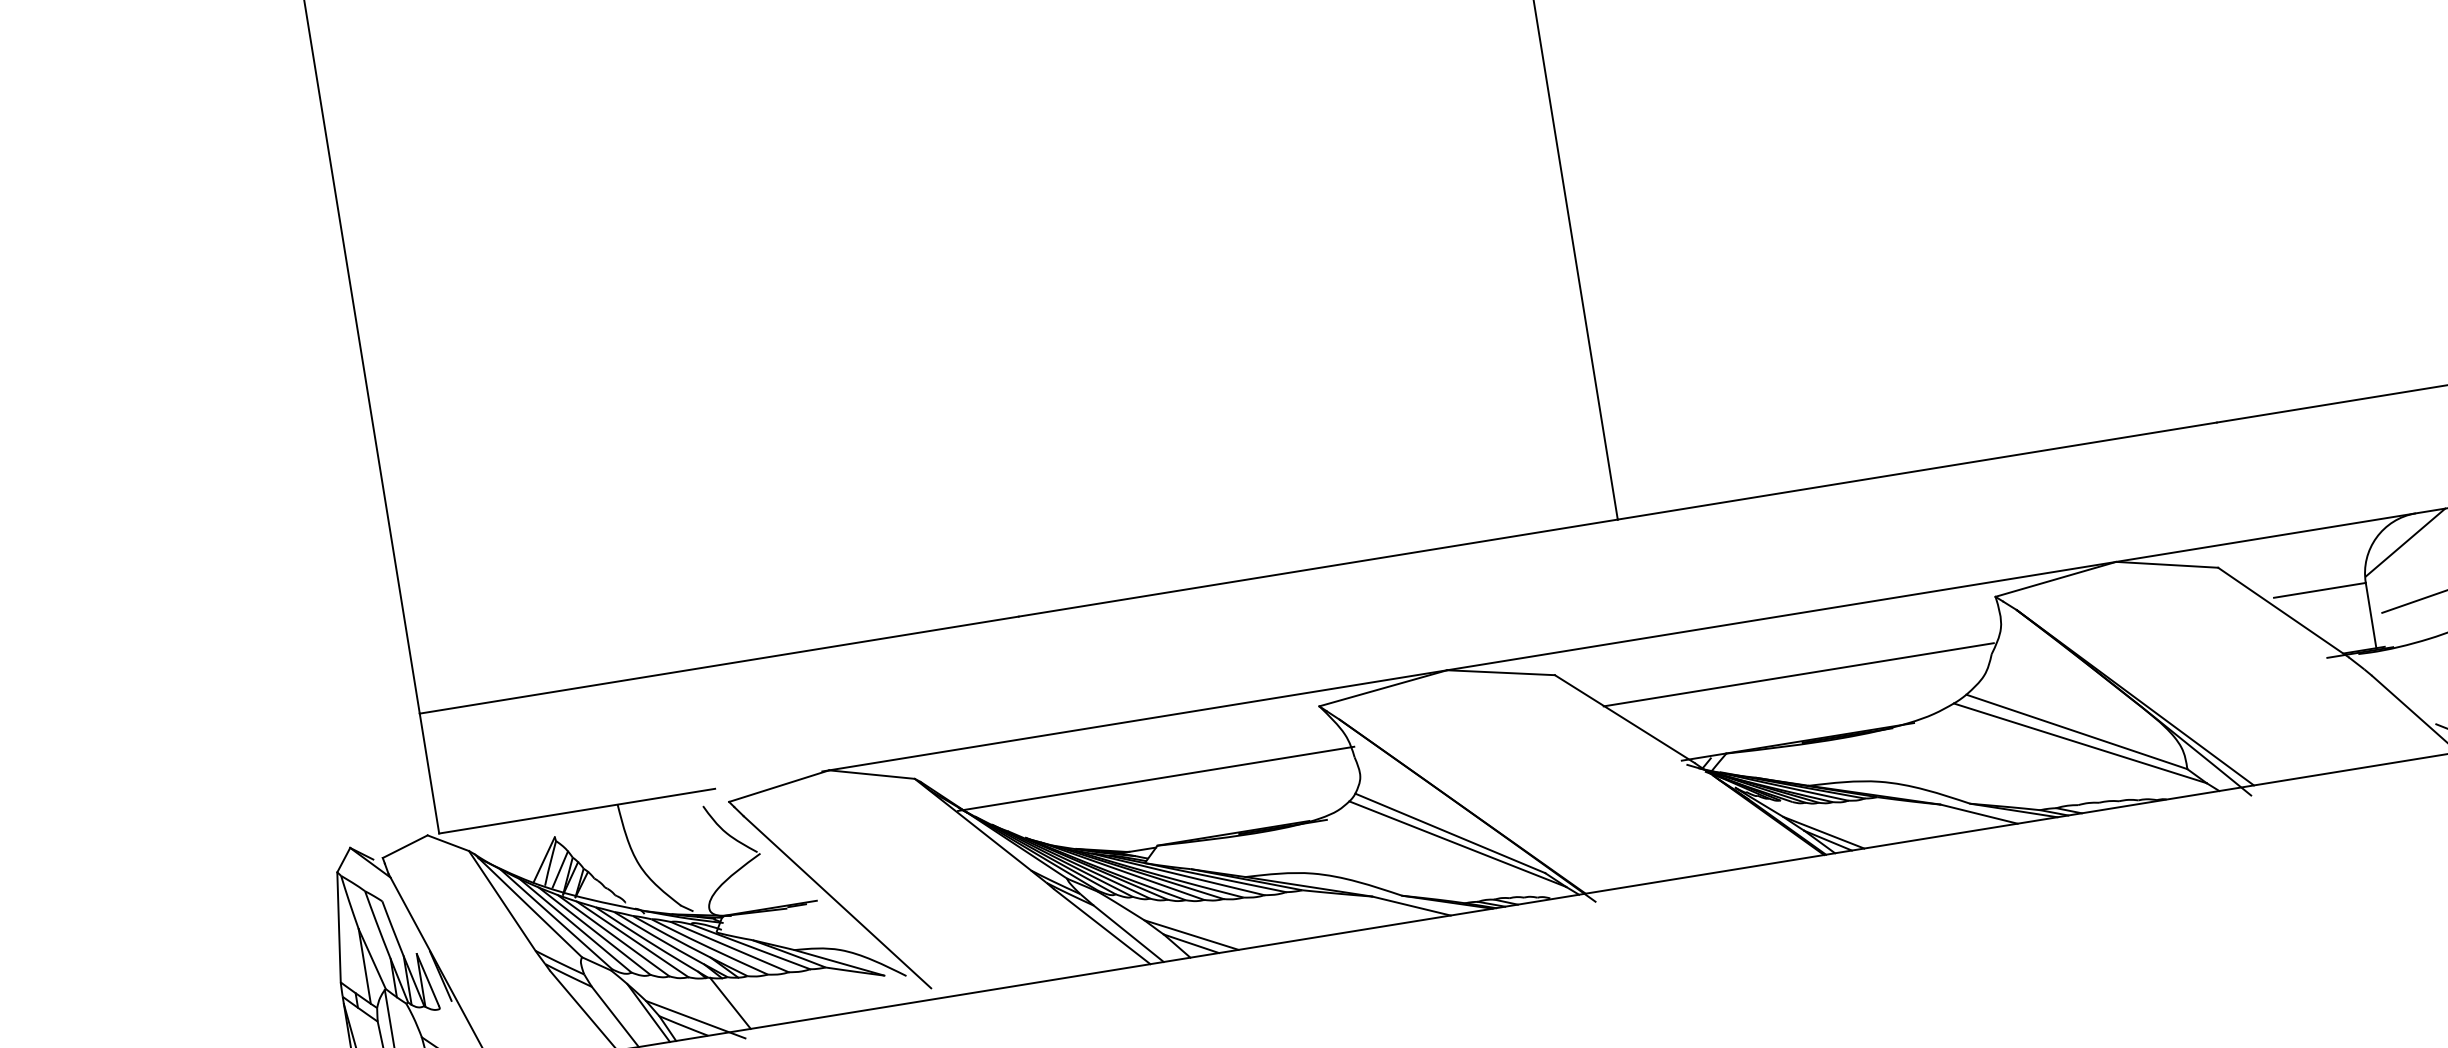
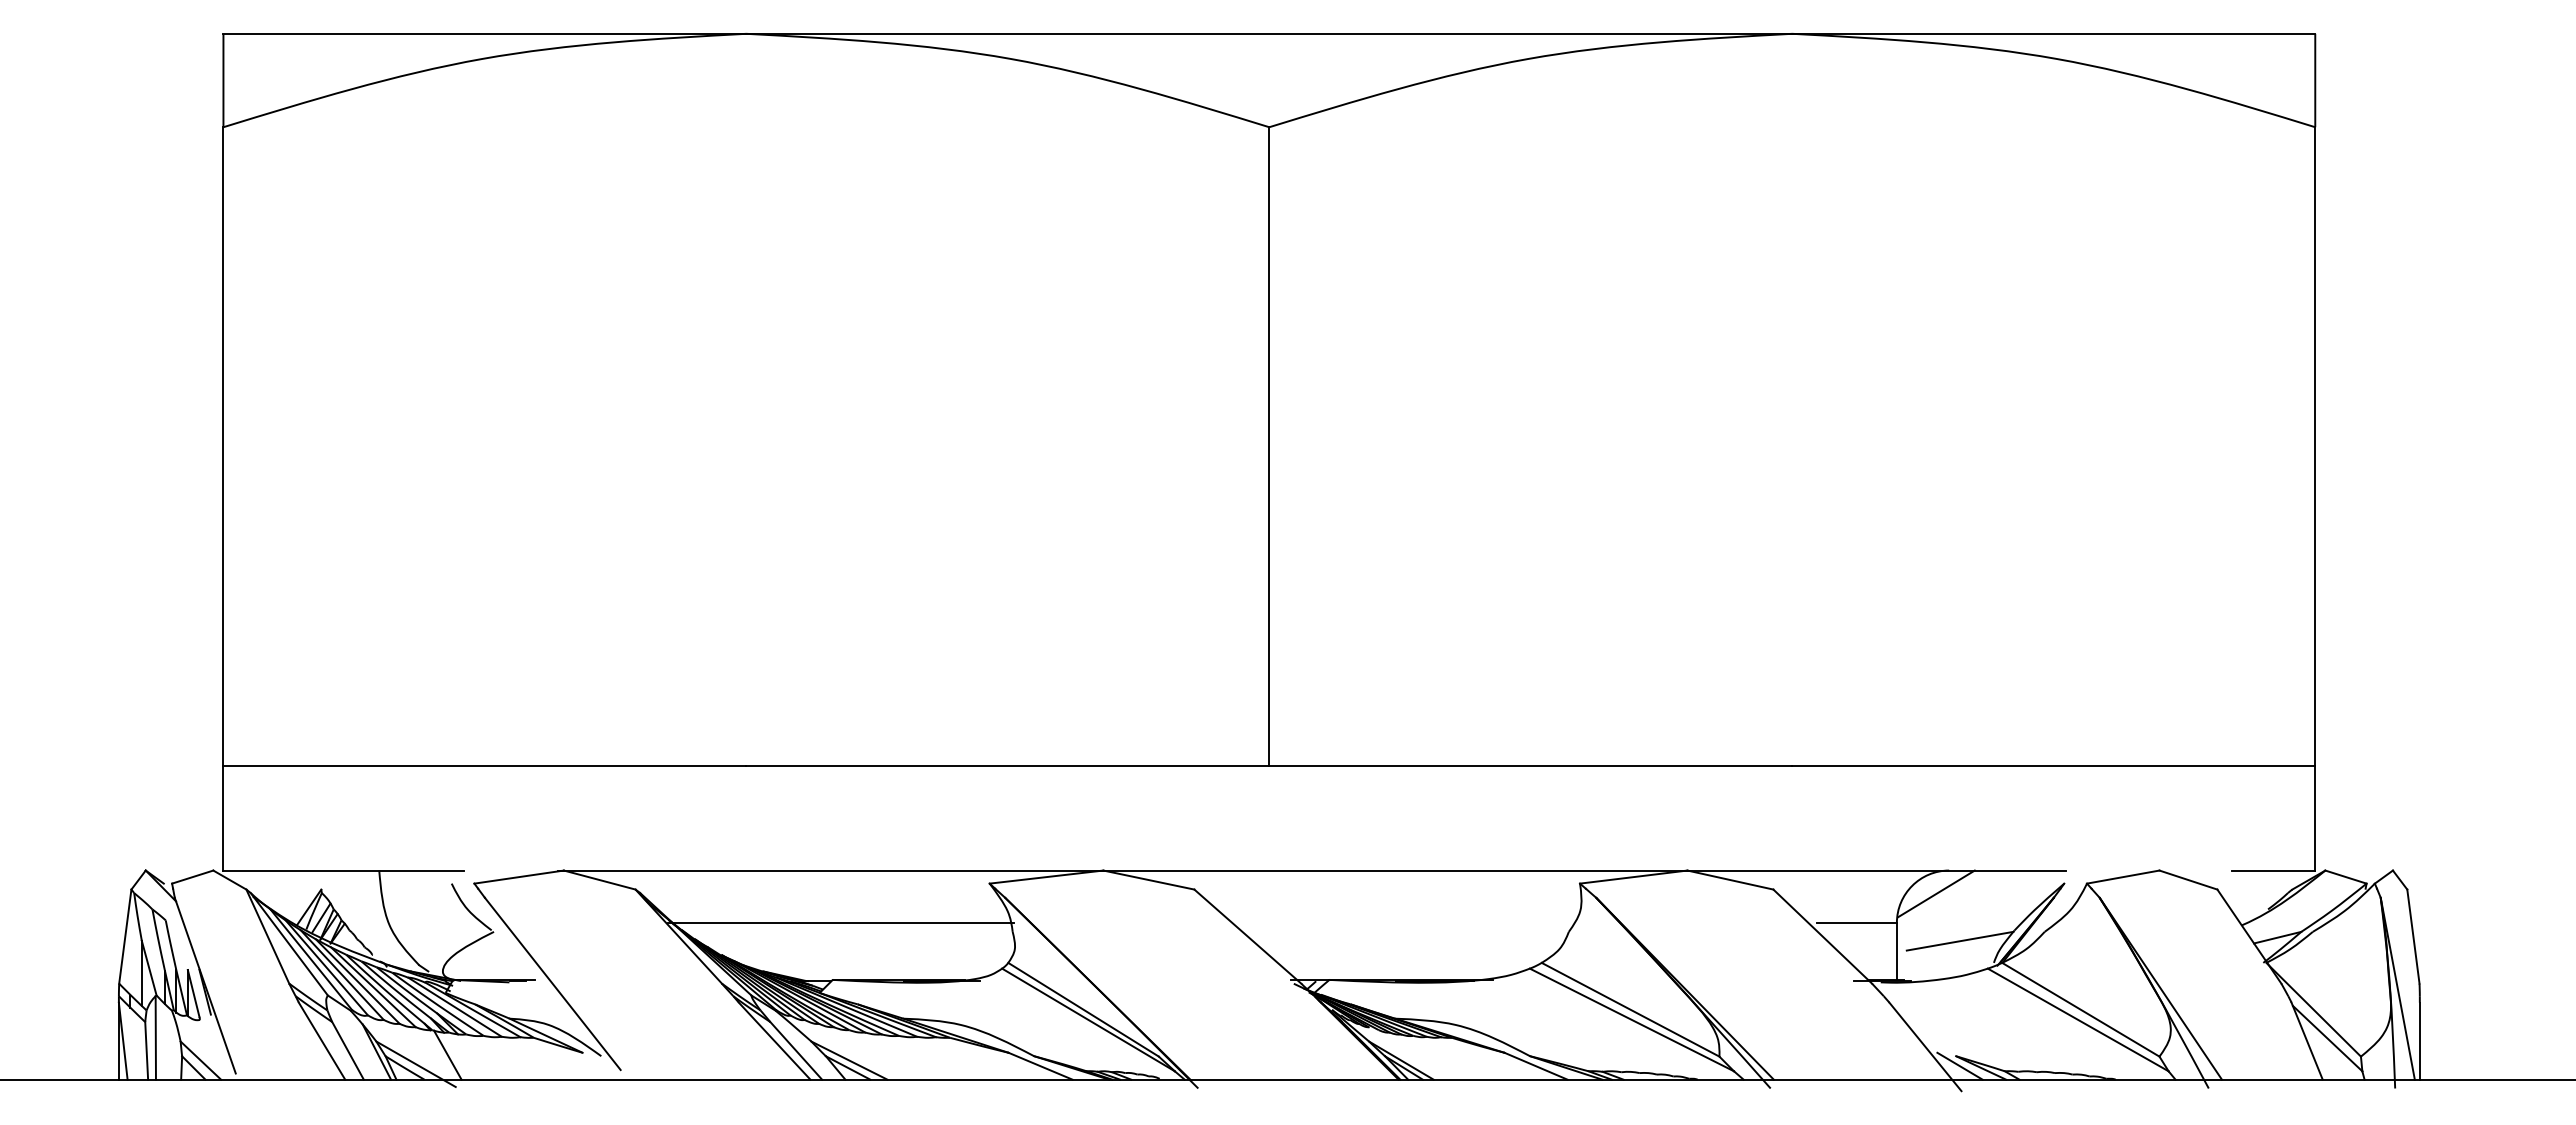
line: (1798, 674) -> (1401, 922), removed

